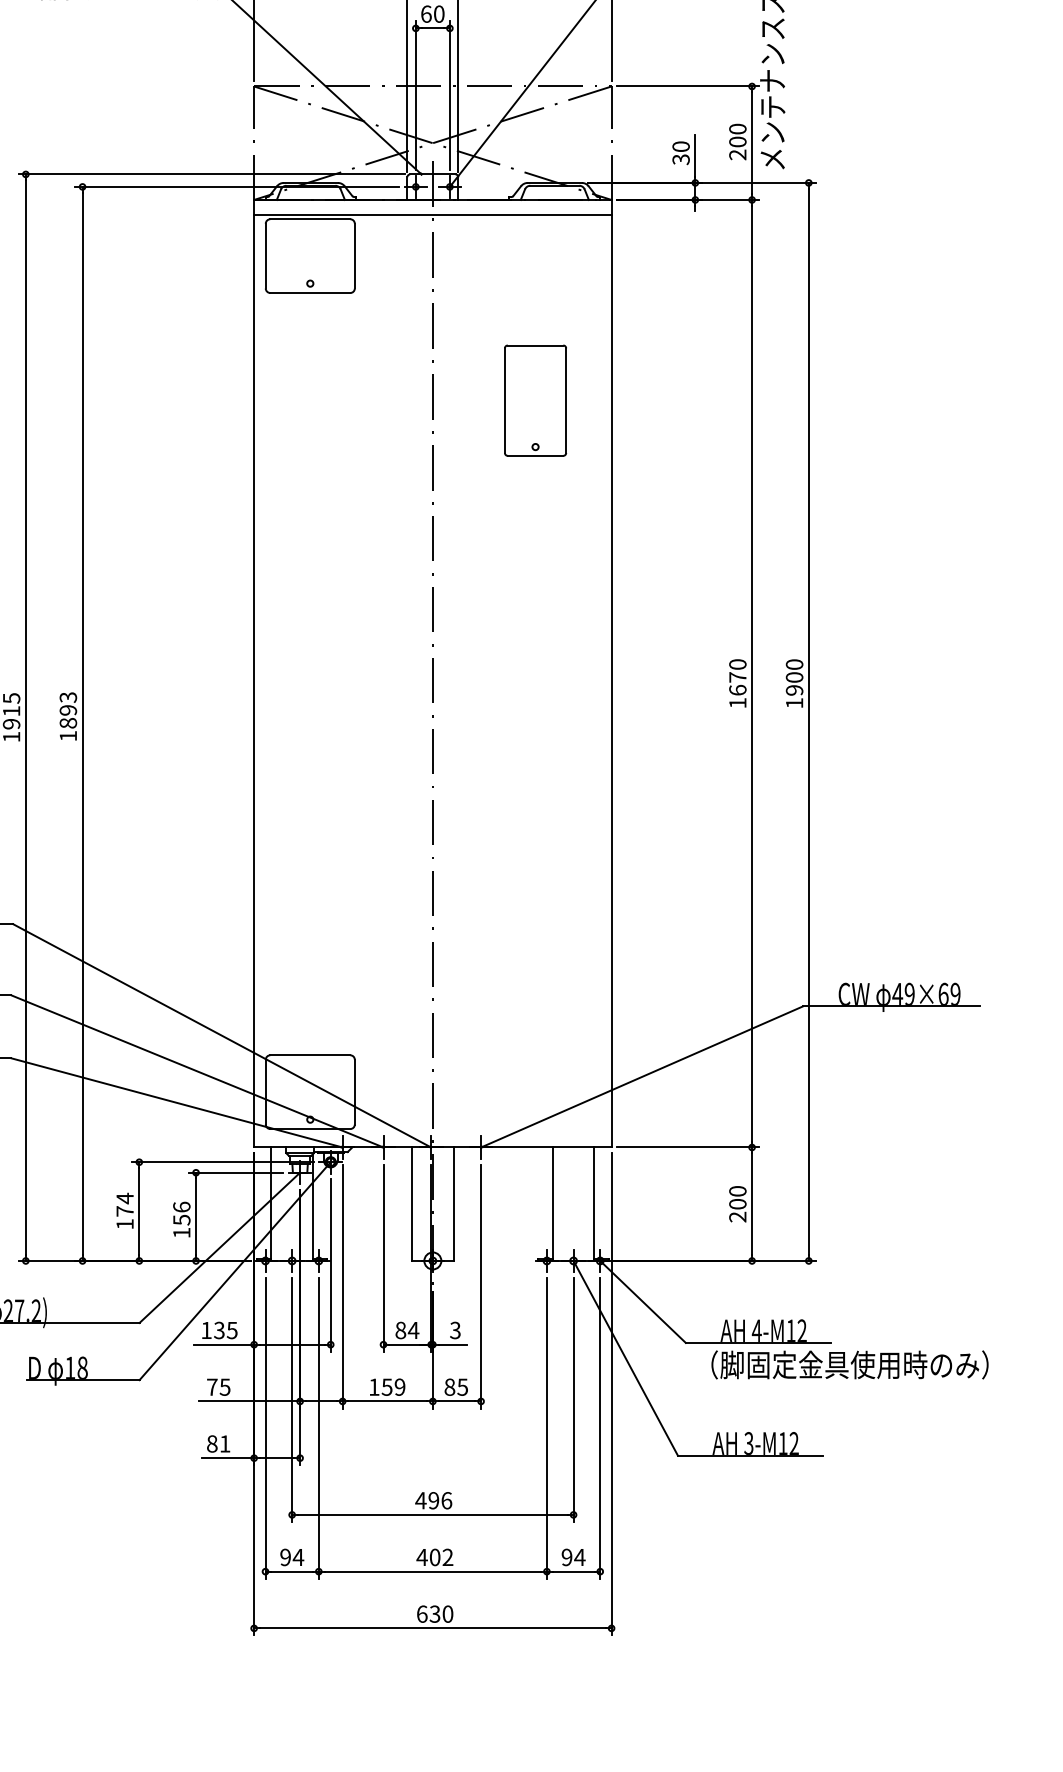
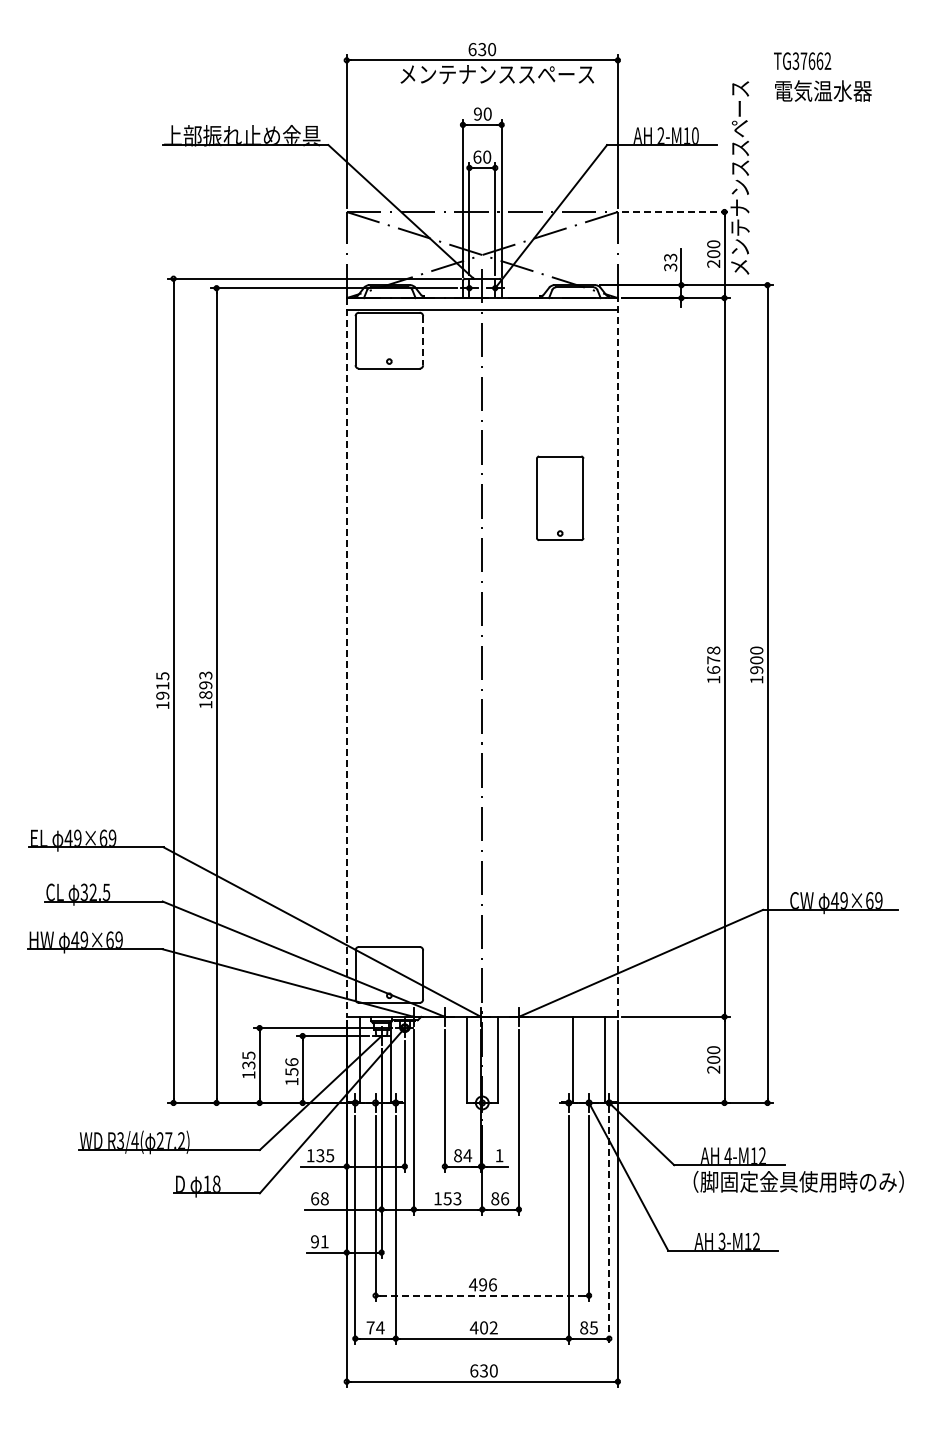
line: (688, 87) -> (676, 212), solid -> dashed
text: (680, 146) -> (670, 257), 30 -> 33
line: (355, 255) -> (423, 340), solid -> dashed
part: (535, 399) -> (560, 497), moved
text: (737, 664) -> (713, 650), 1670 -> 1678
line: (611, 673) -> (617, 657), solid -> dashed
line: (253, 675) -> (346, 658), solid -> dashed
text: (124, 1204) -> (248, 1060), 174 -> 135
text: (455, 1330) -> (499, 1155), 3 -> 1
text: (218, 1386) -> (319, 1198), 75 -> 68
text: (400, 1386) -> (457, 1198), 159 -> 153
text: (462, 1386) -> (504, 1198), 85 -> 86
line: (600, 1429) -> (609, 1230), solid -> dashed
text: (212, 1443) -> (315, 1241), 81 -> 91
line: (433, 1514) -> (482, 1295), solid -> dashed
text: (285, 1556) -> (370, 1327), 94 -> 74
text: (574, 1556) -> (589, 1327), 94 -> 85

